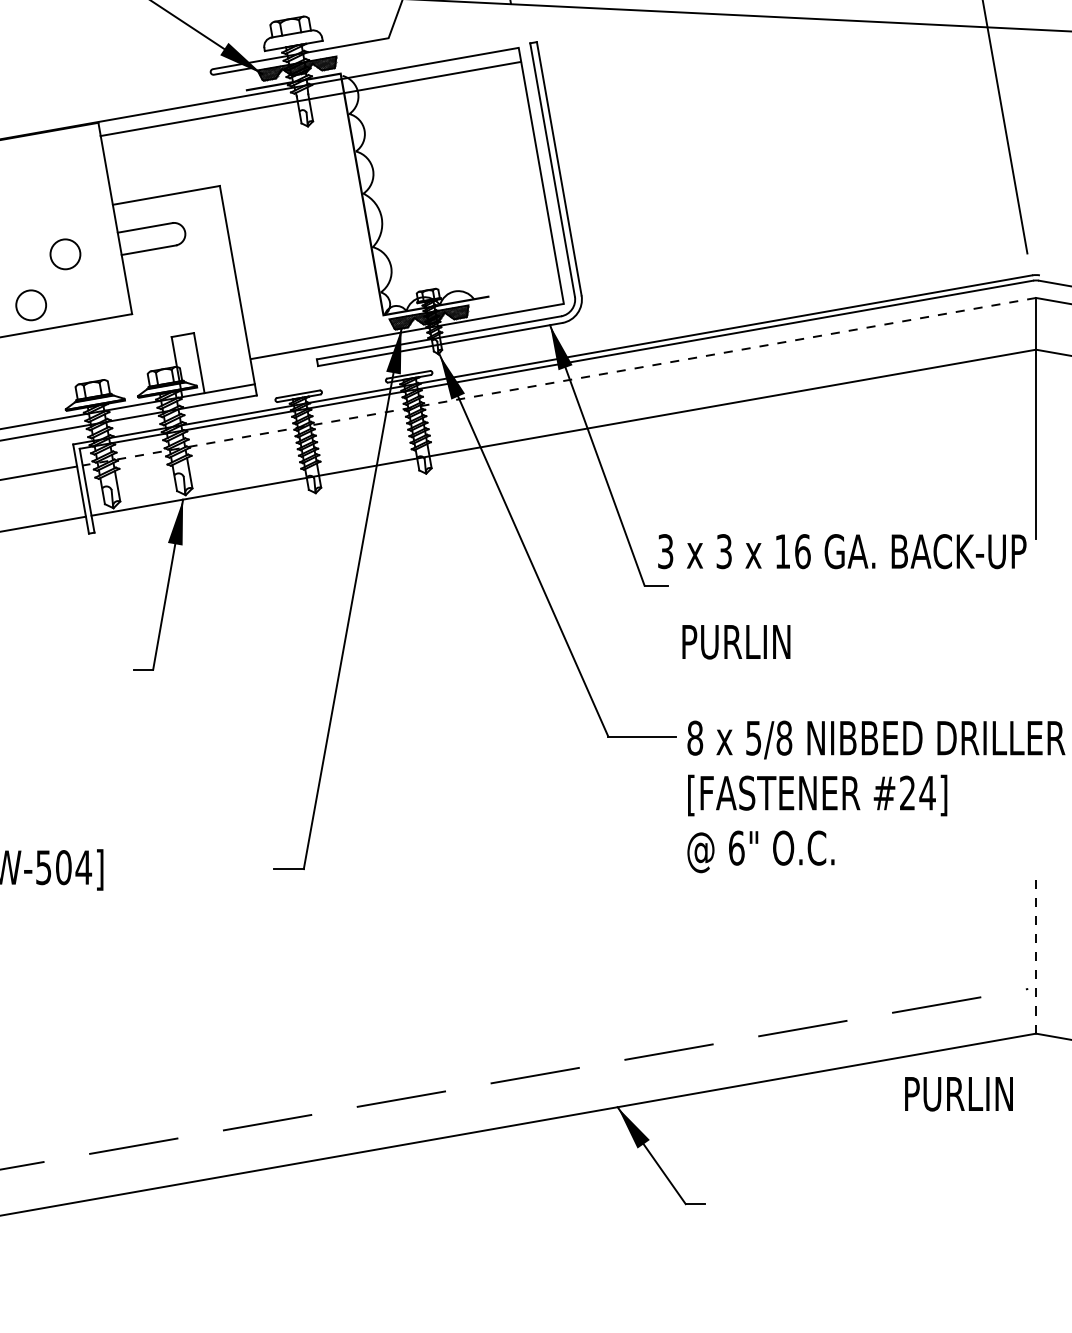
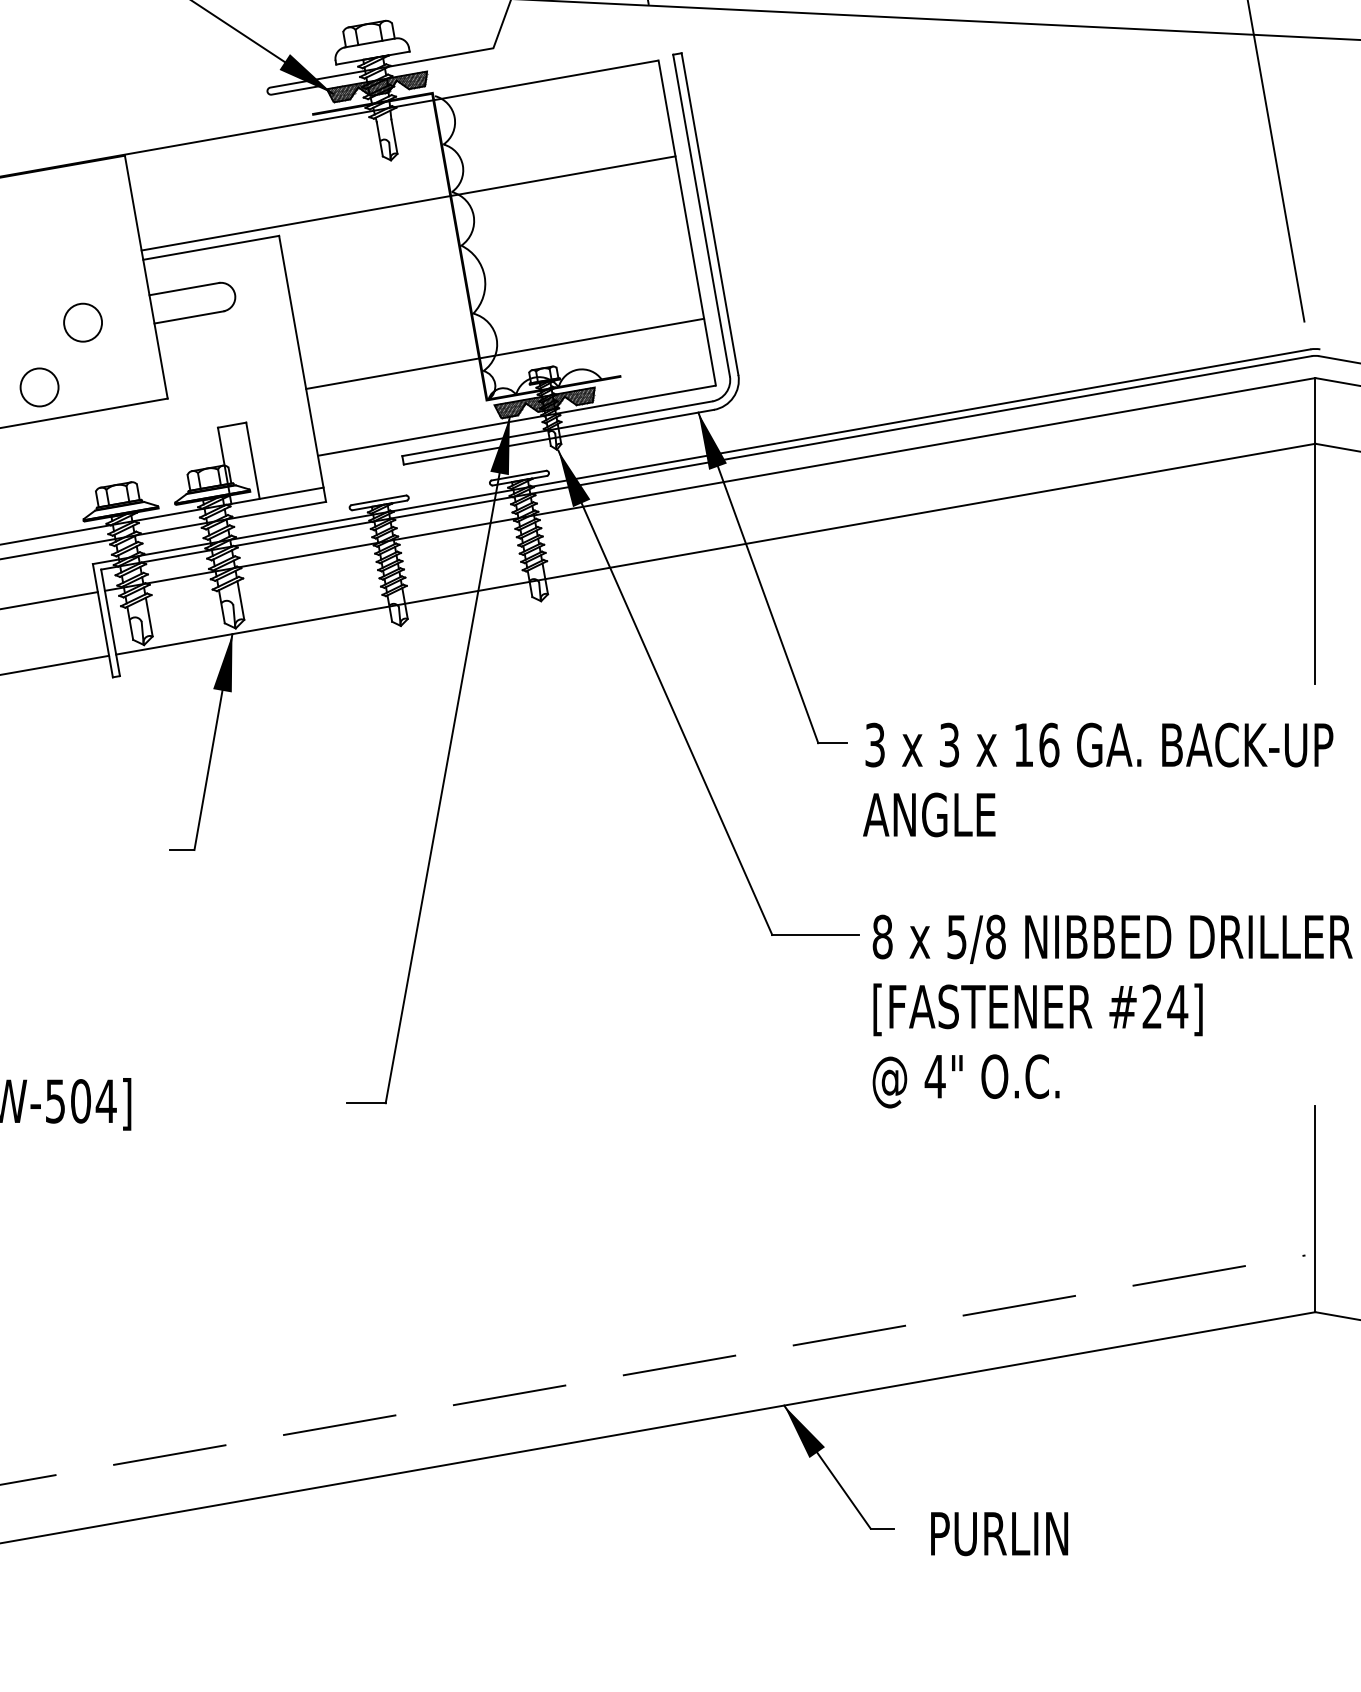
line: (310, 99) -> (408, 203), moved
line: (398, 278) -> (505, 353), added
line: (559, 381) -> (710, 484), dashed -> solid
text: (842, 551) -> (1099, 744), moved
text: (735, 641) -> (933, 814), PURLIN -> ANGLE
text: (736, 848) -> (934, 1076), 6" -> 4"
line: (1036, 952) -> (1315, 1208), dashed -> solid
text: (958, 1094) -> (999, 1534), moved

